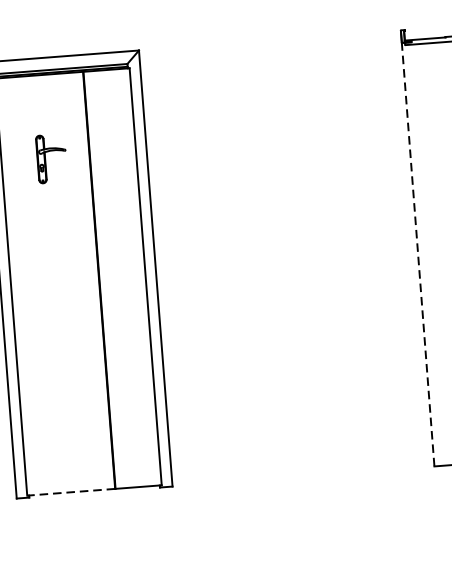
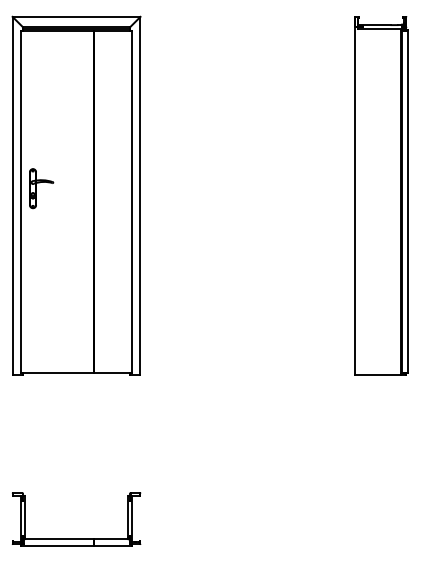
part: (51, 158) -> (41, 188), moved
line: (418, 255) -> (355, 201), dashed -> solid
line: (70, 492) -> (56, 373), dashed -> solid

